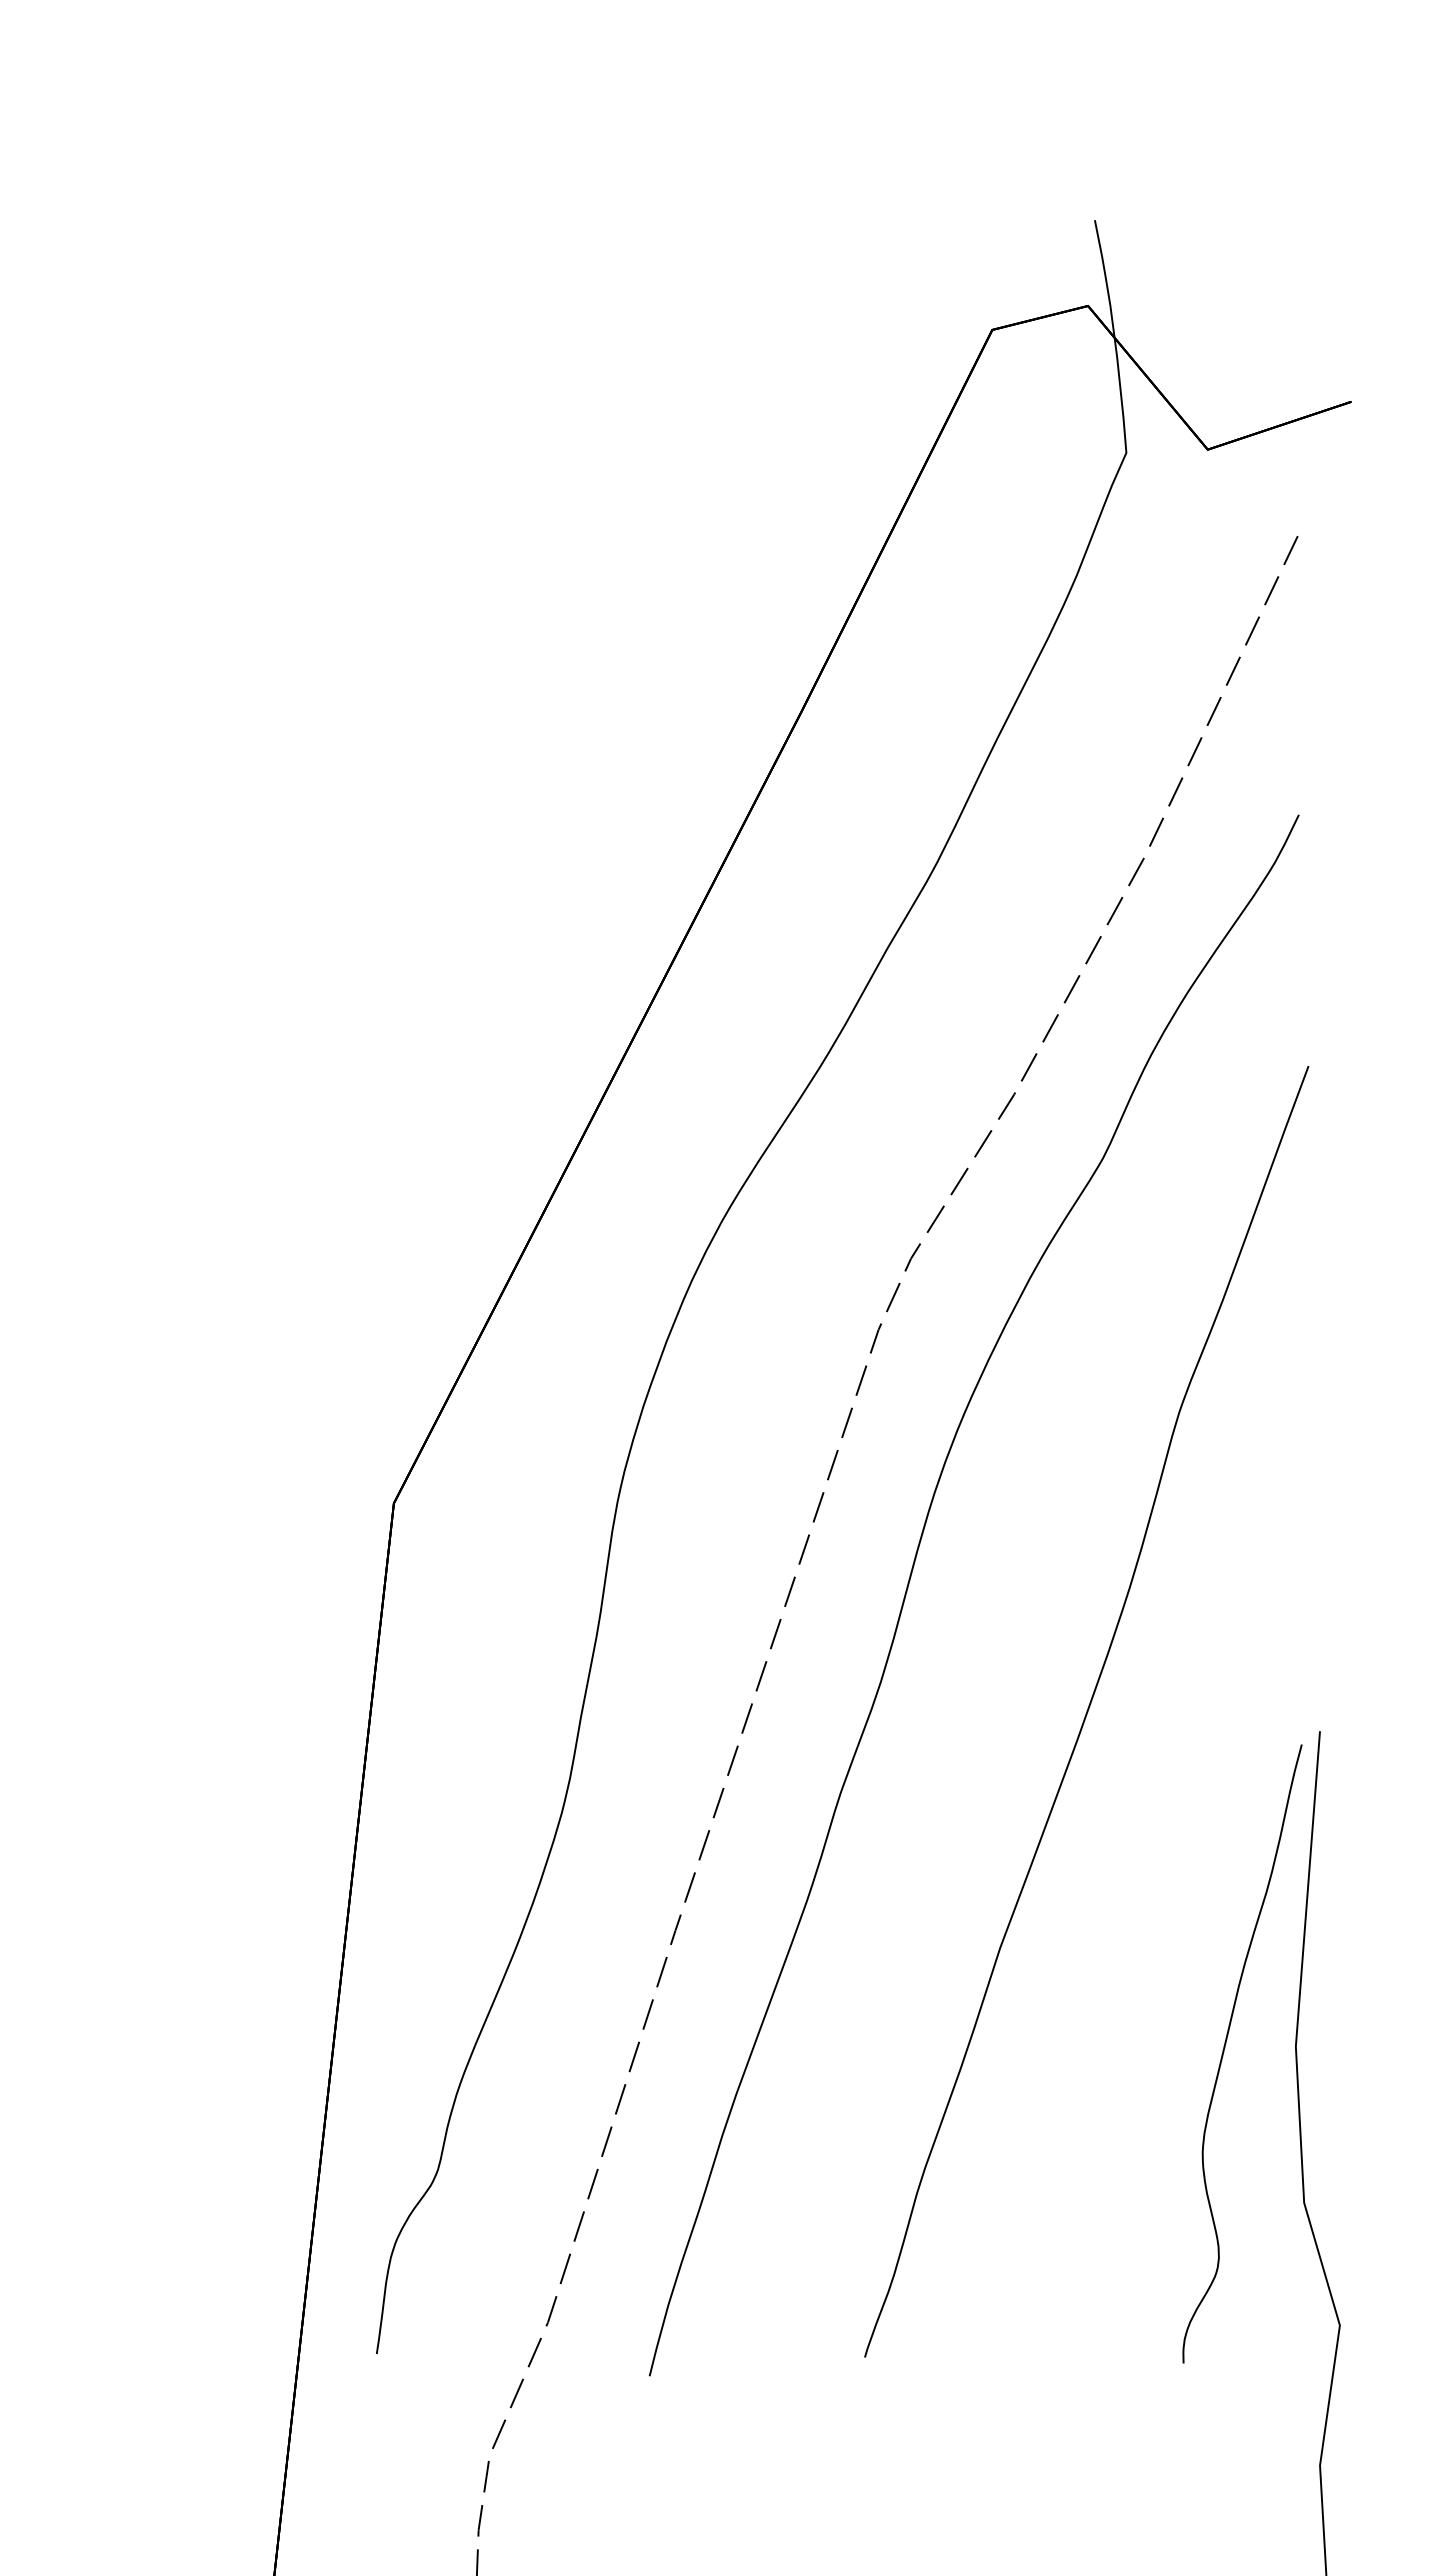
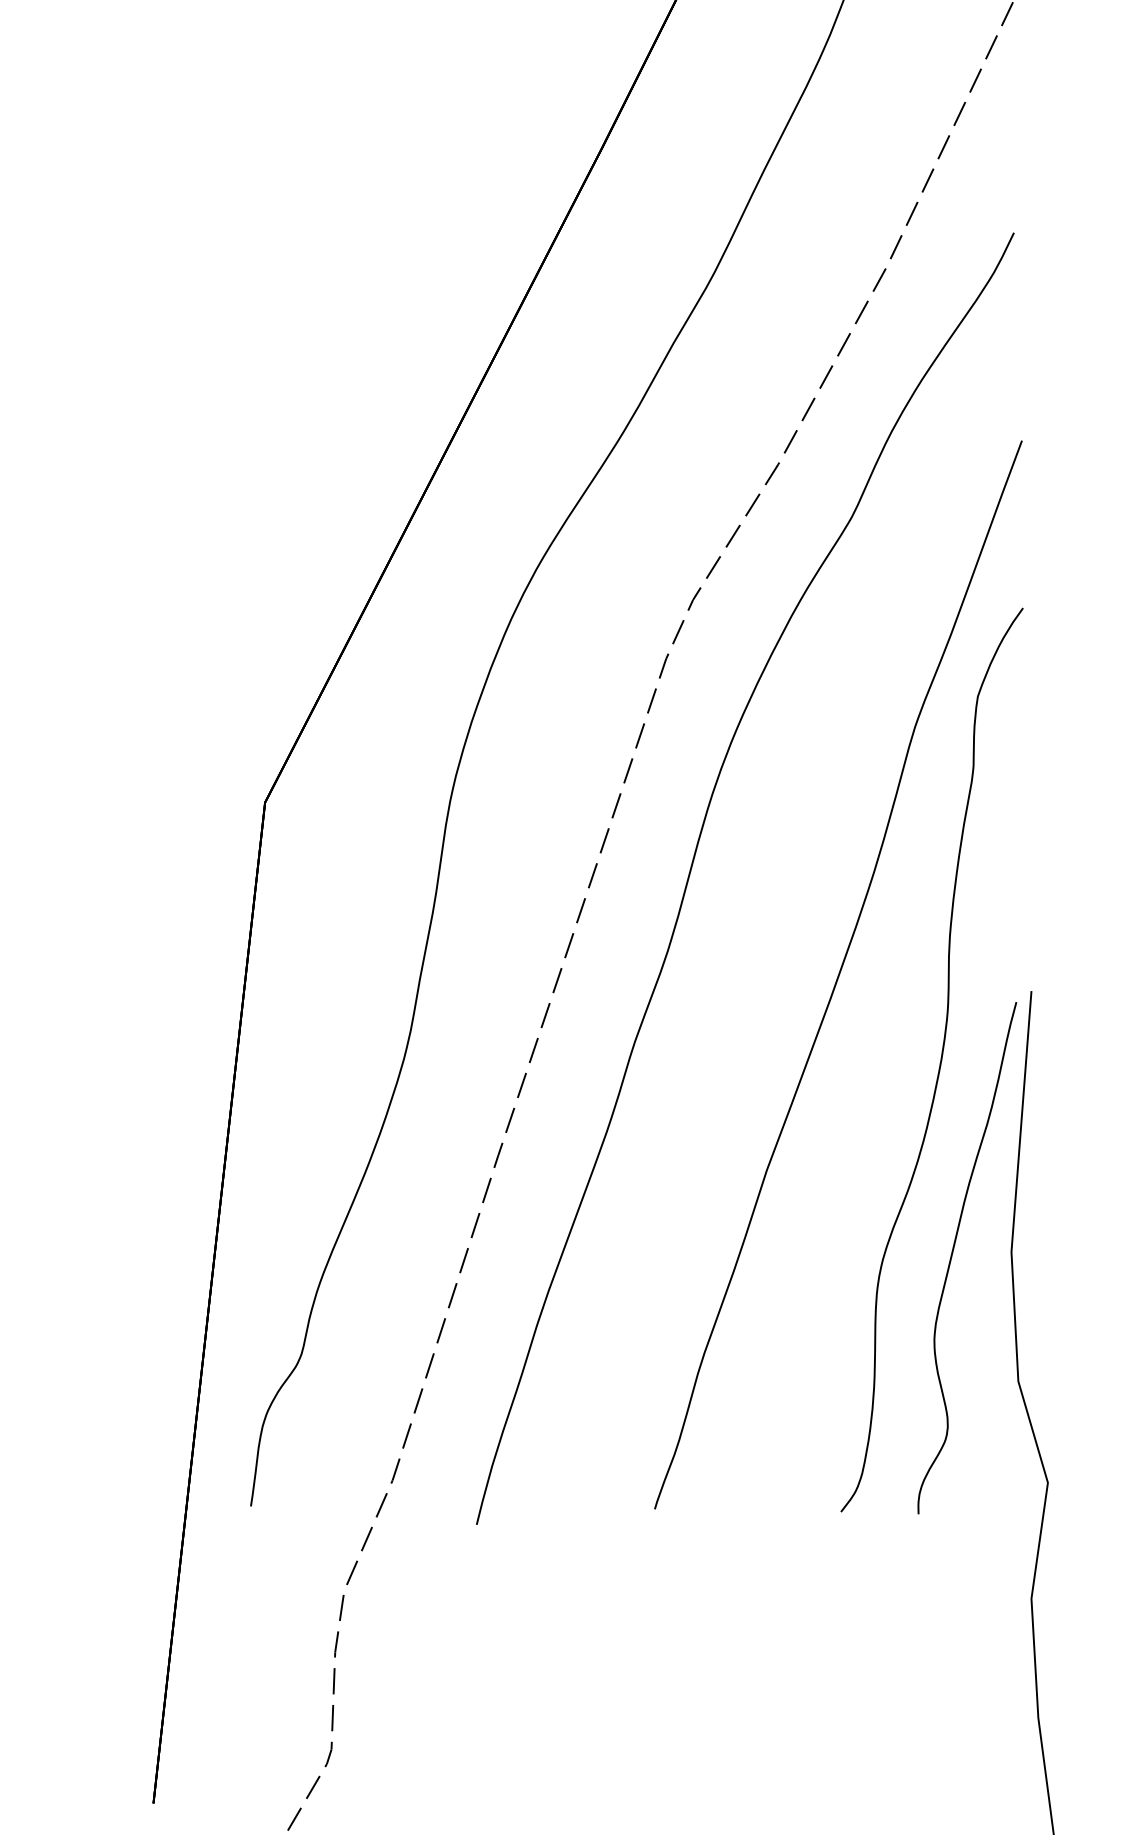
curve: (1209, 1816) -> (940, 1061), added

